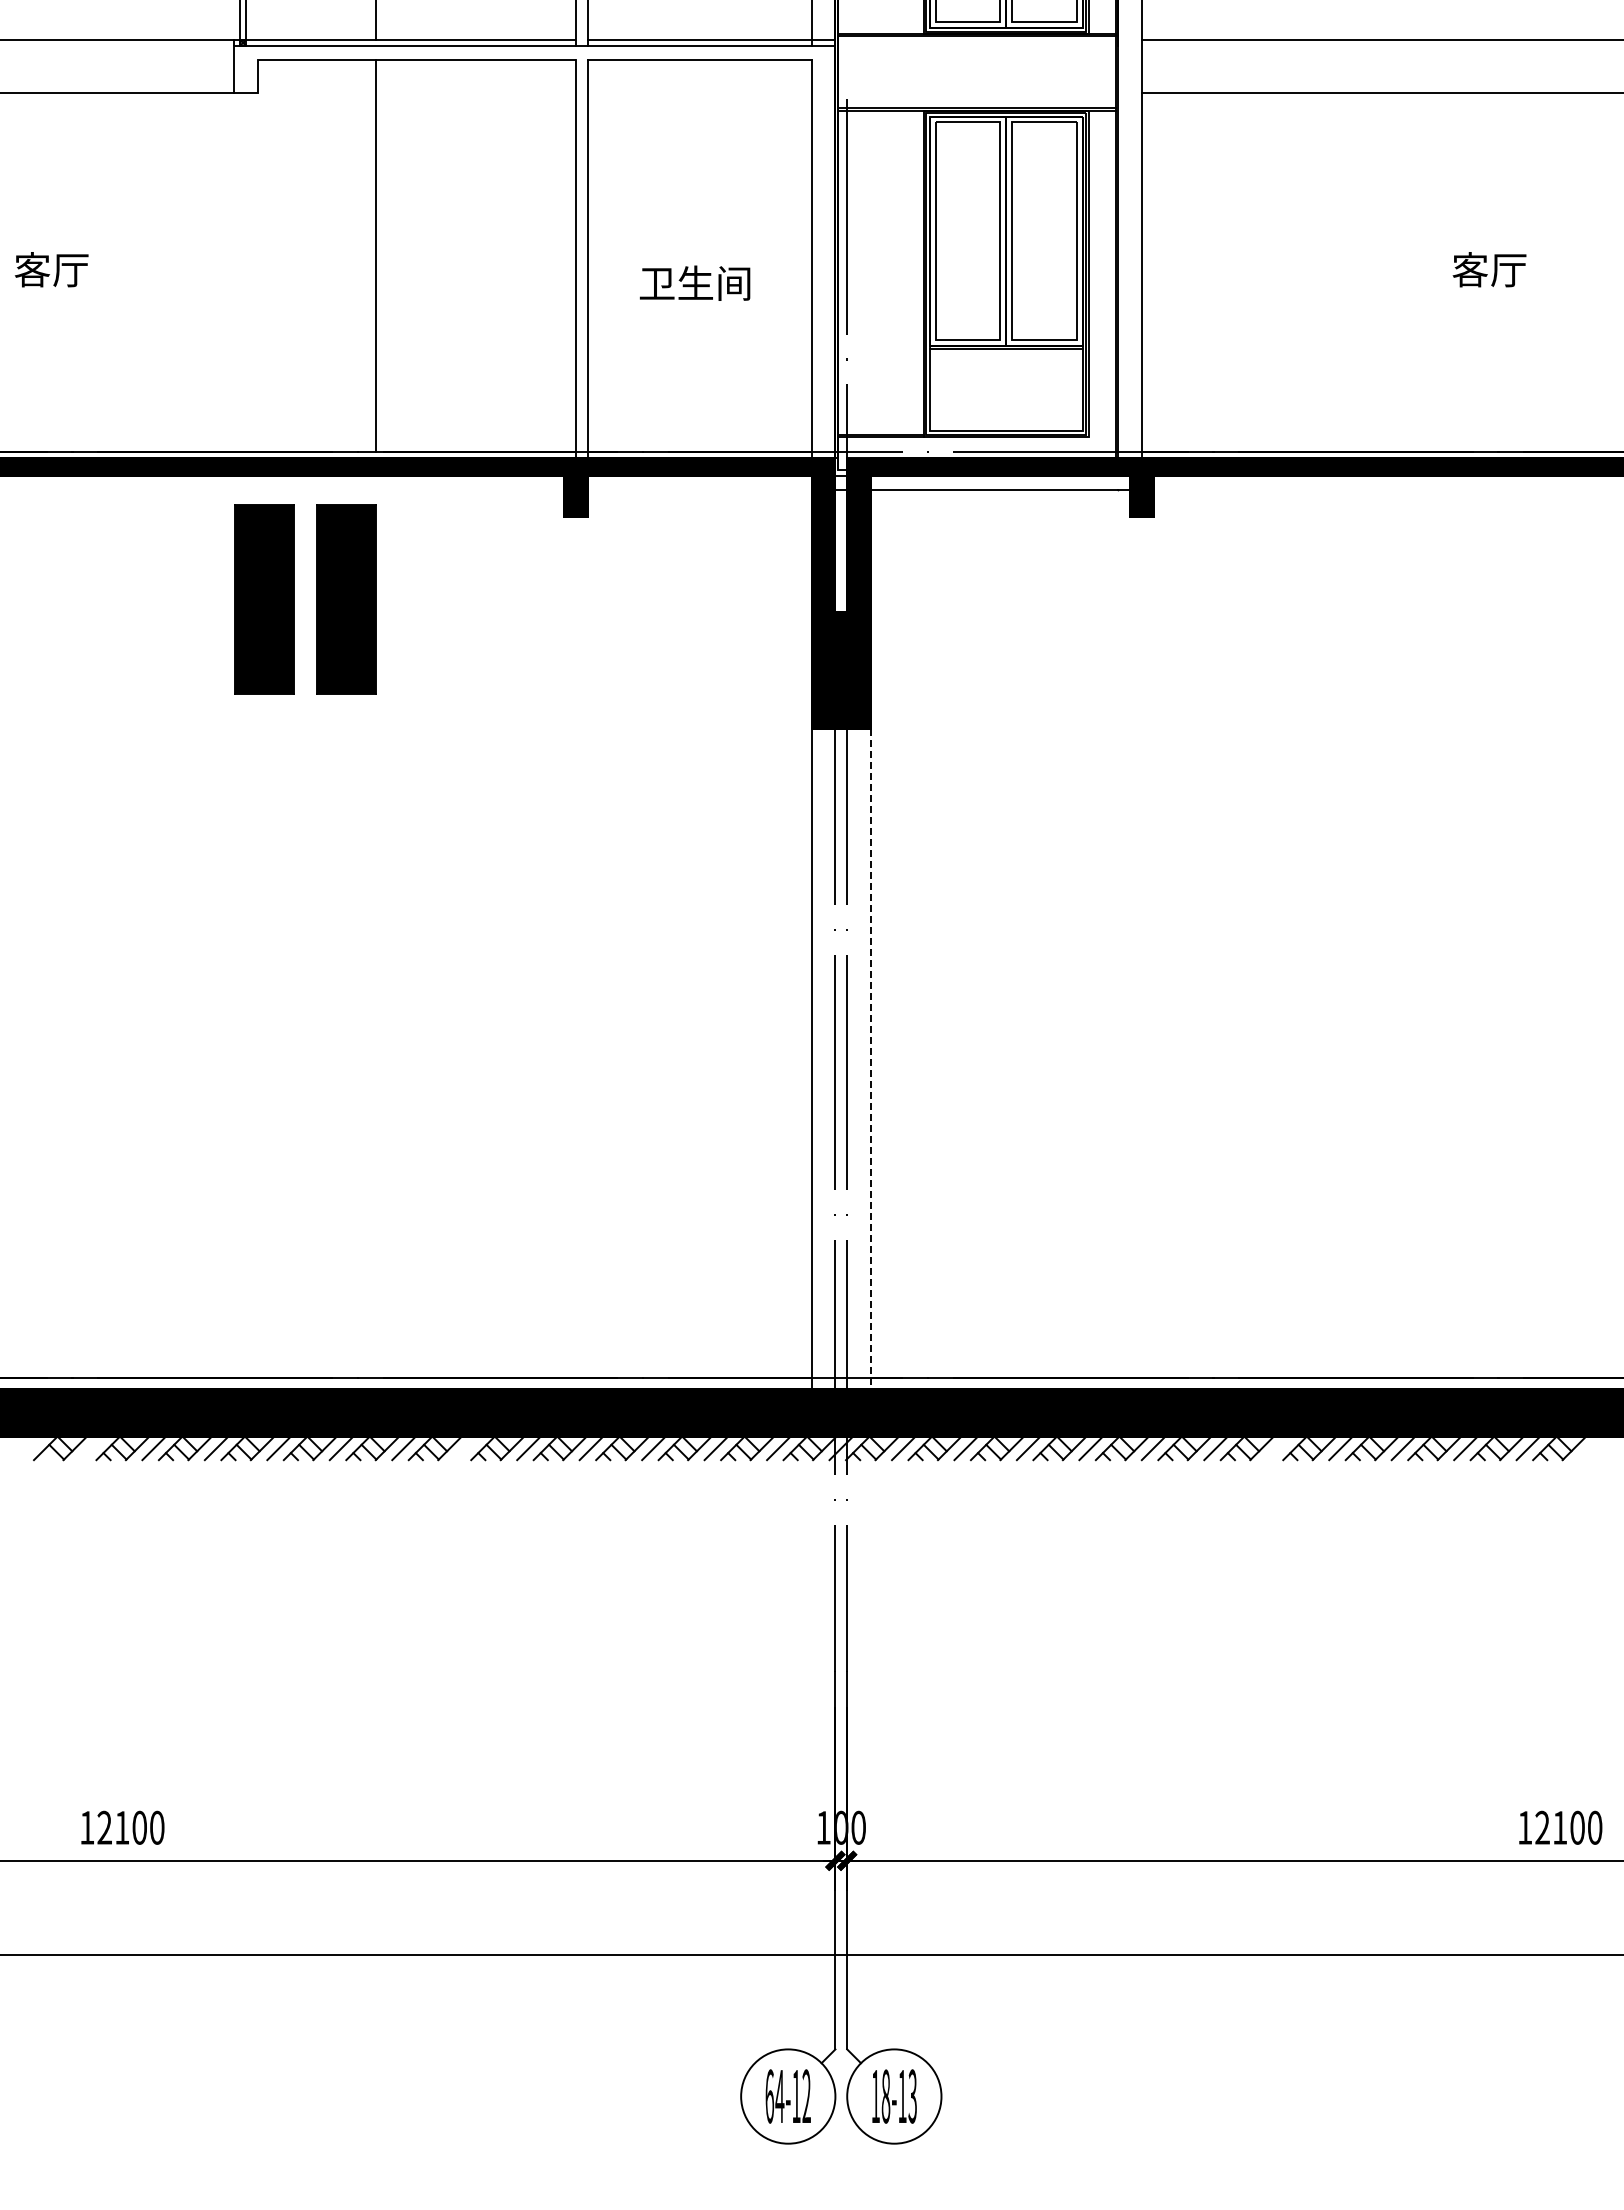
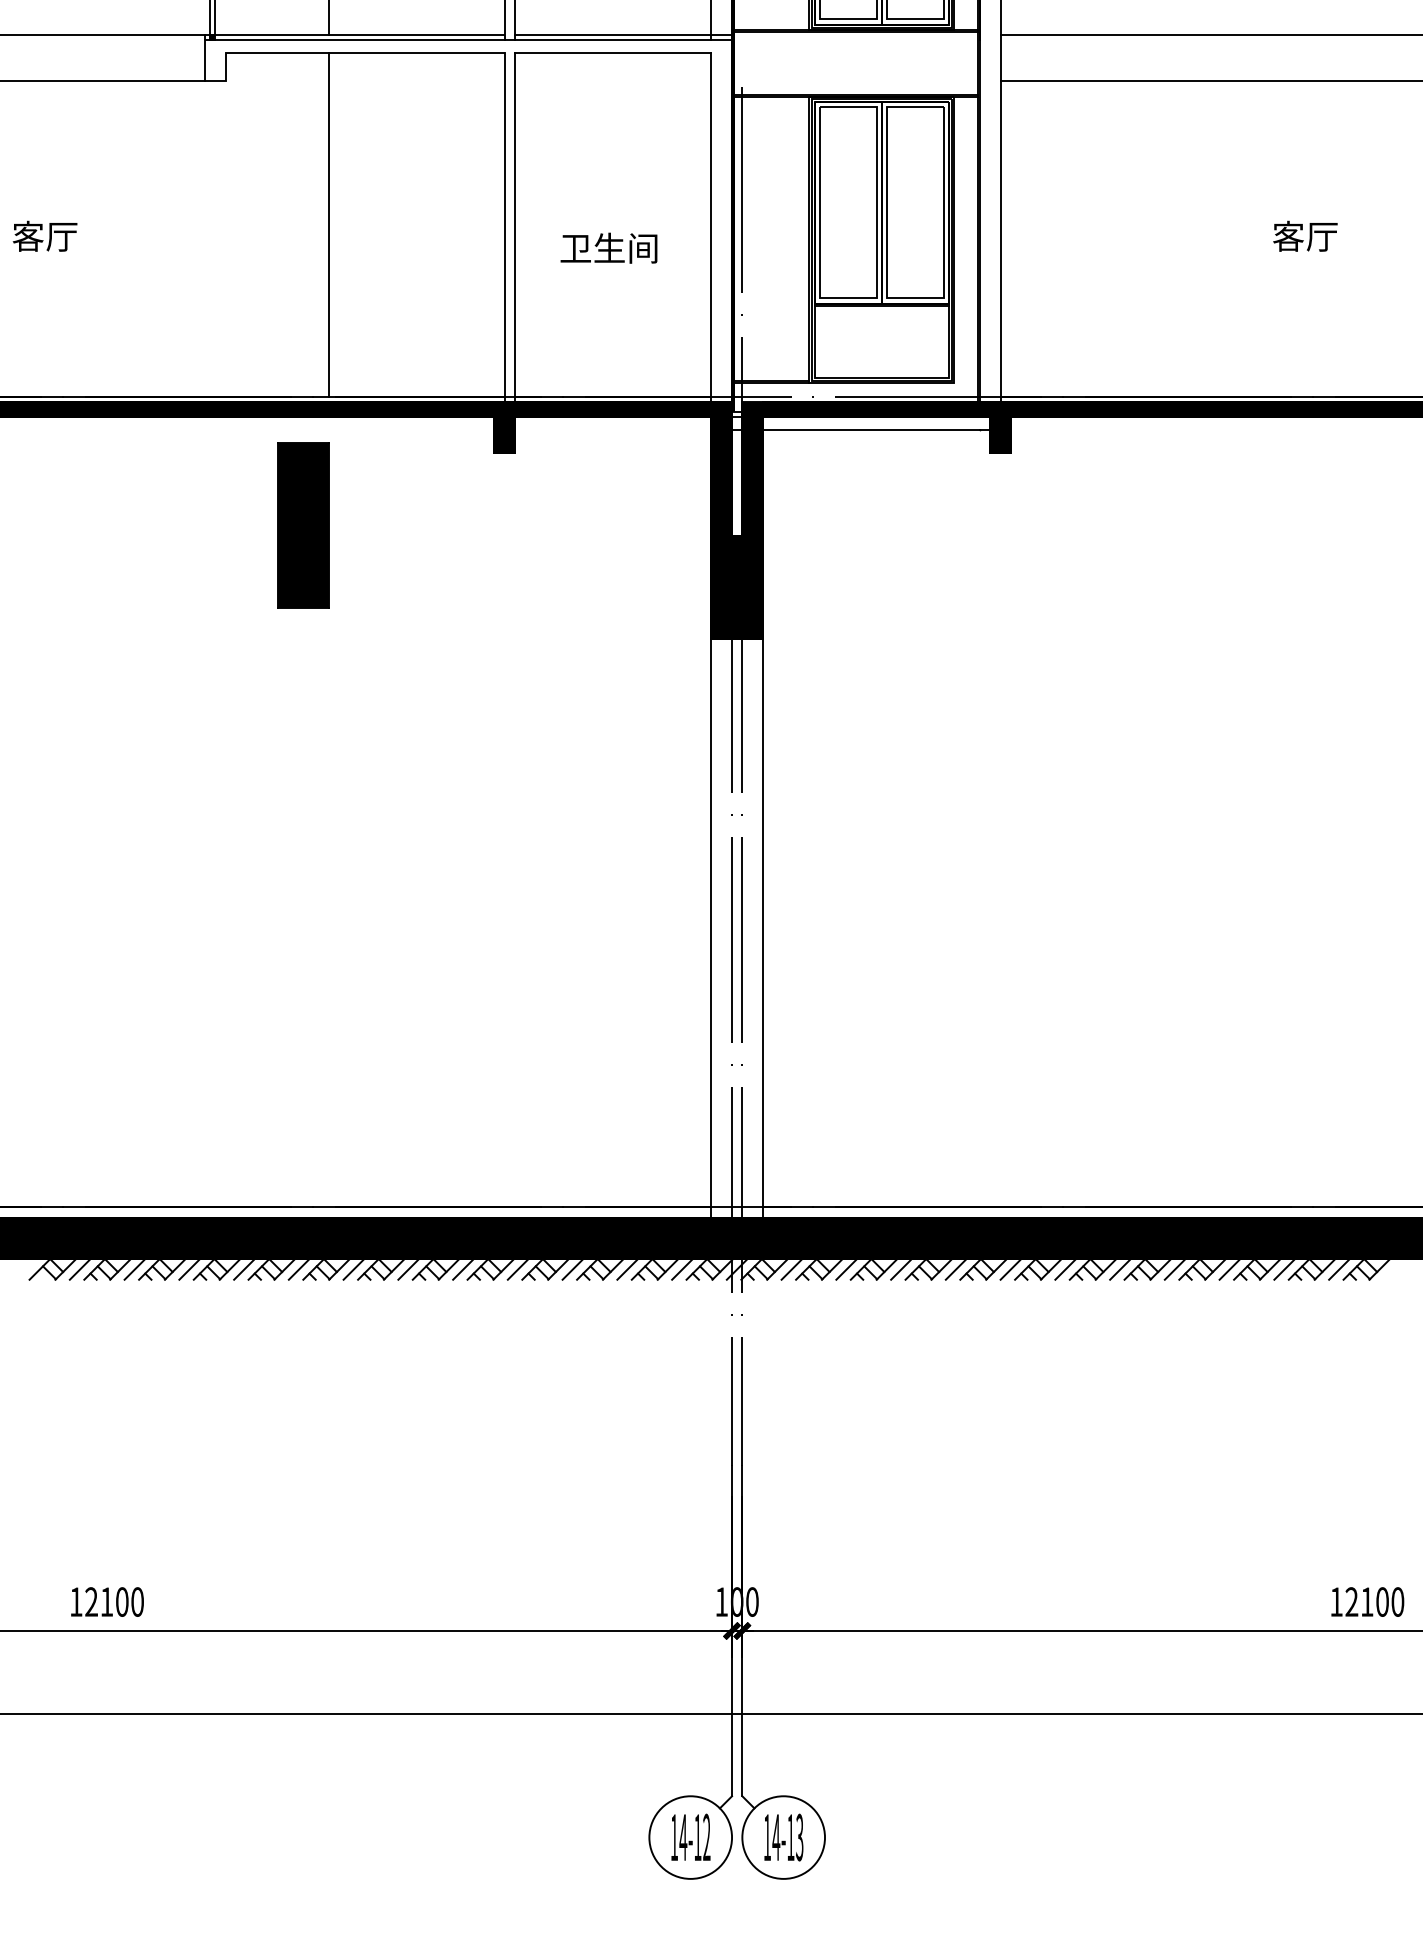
part: (264, 599) -> (231, 525), removed
line: (870, 1059) -> (762, 928), dashed -> solid
line: (91, 1448) -> (79, 1269), added
line: (466, 1448) -> (408, 1269), added
line: (1278, 1448) -> (1120, 1269), added
text: (769, 2096) -> (674, 1837), 64-12 -> 14-12
text: (885, 2096) -> (775, 1837), 18-13 -> 14-13

